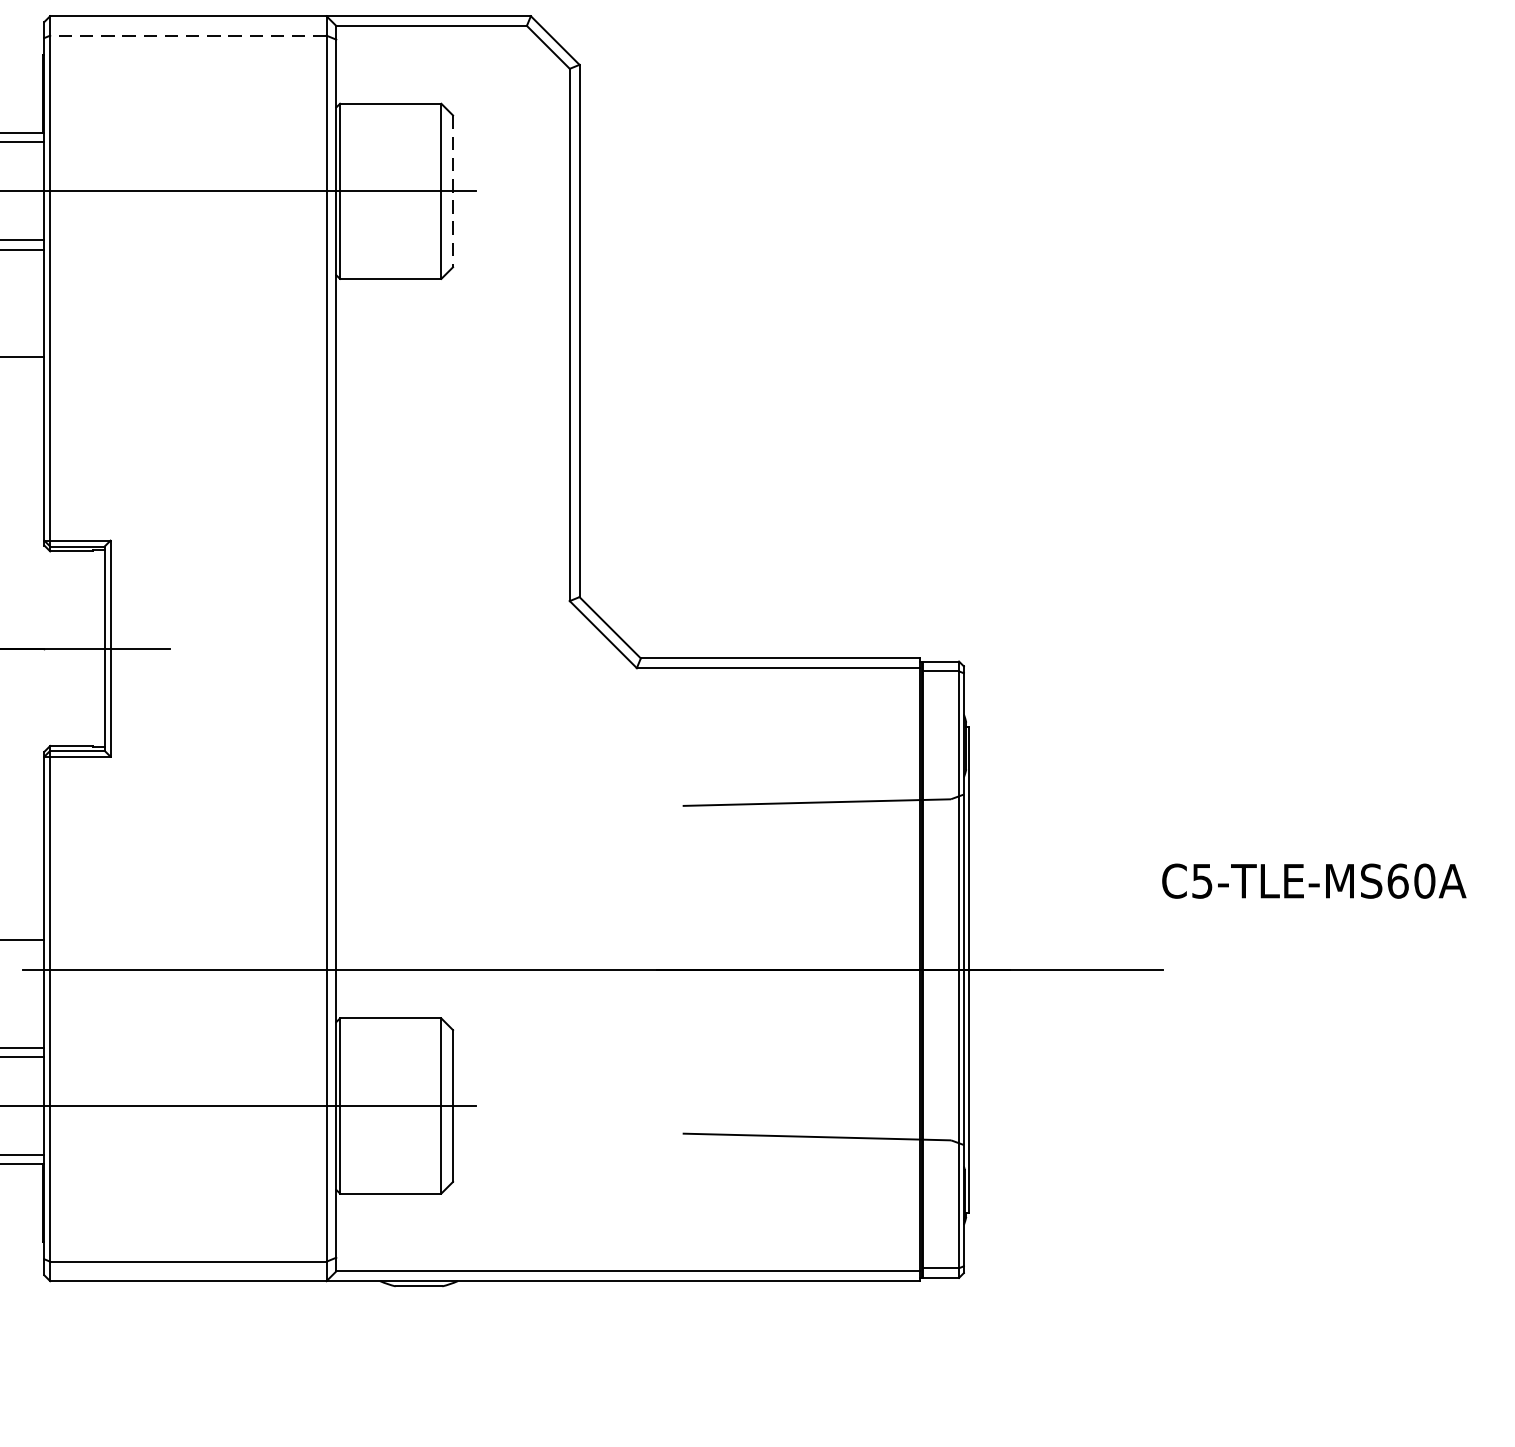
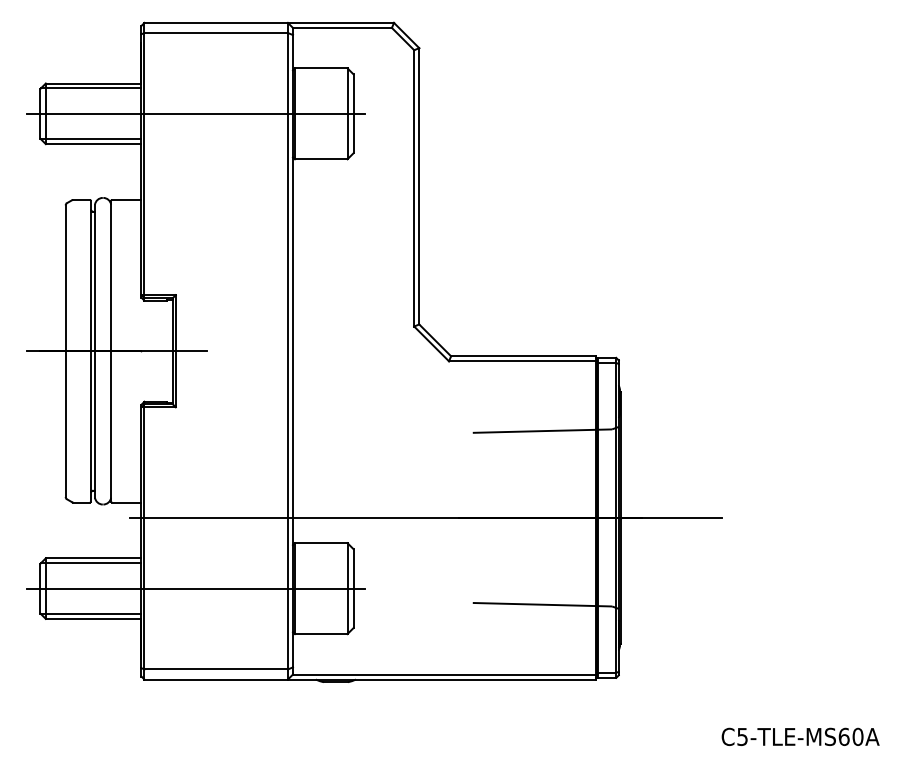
line: (188, 36) -> (216, 33), dashed -> solid
line: (452, 192) -> (353, 114), dashed -> solid
text: (1313, 880) -> (800, 736), moved

